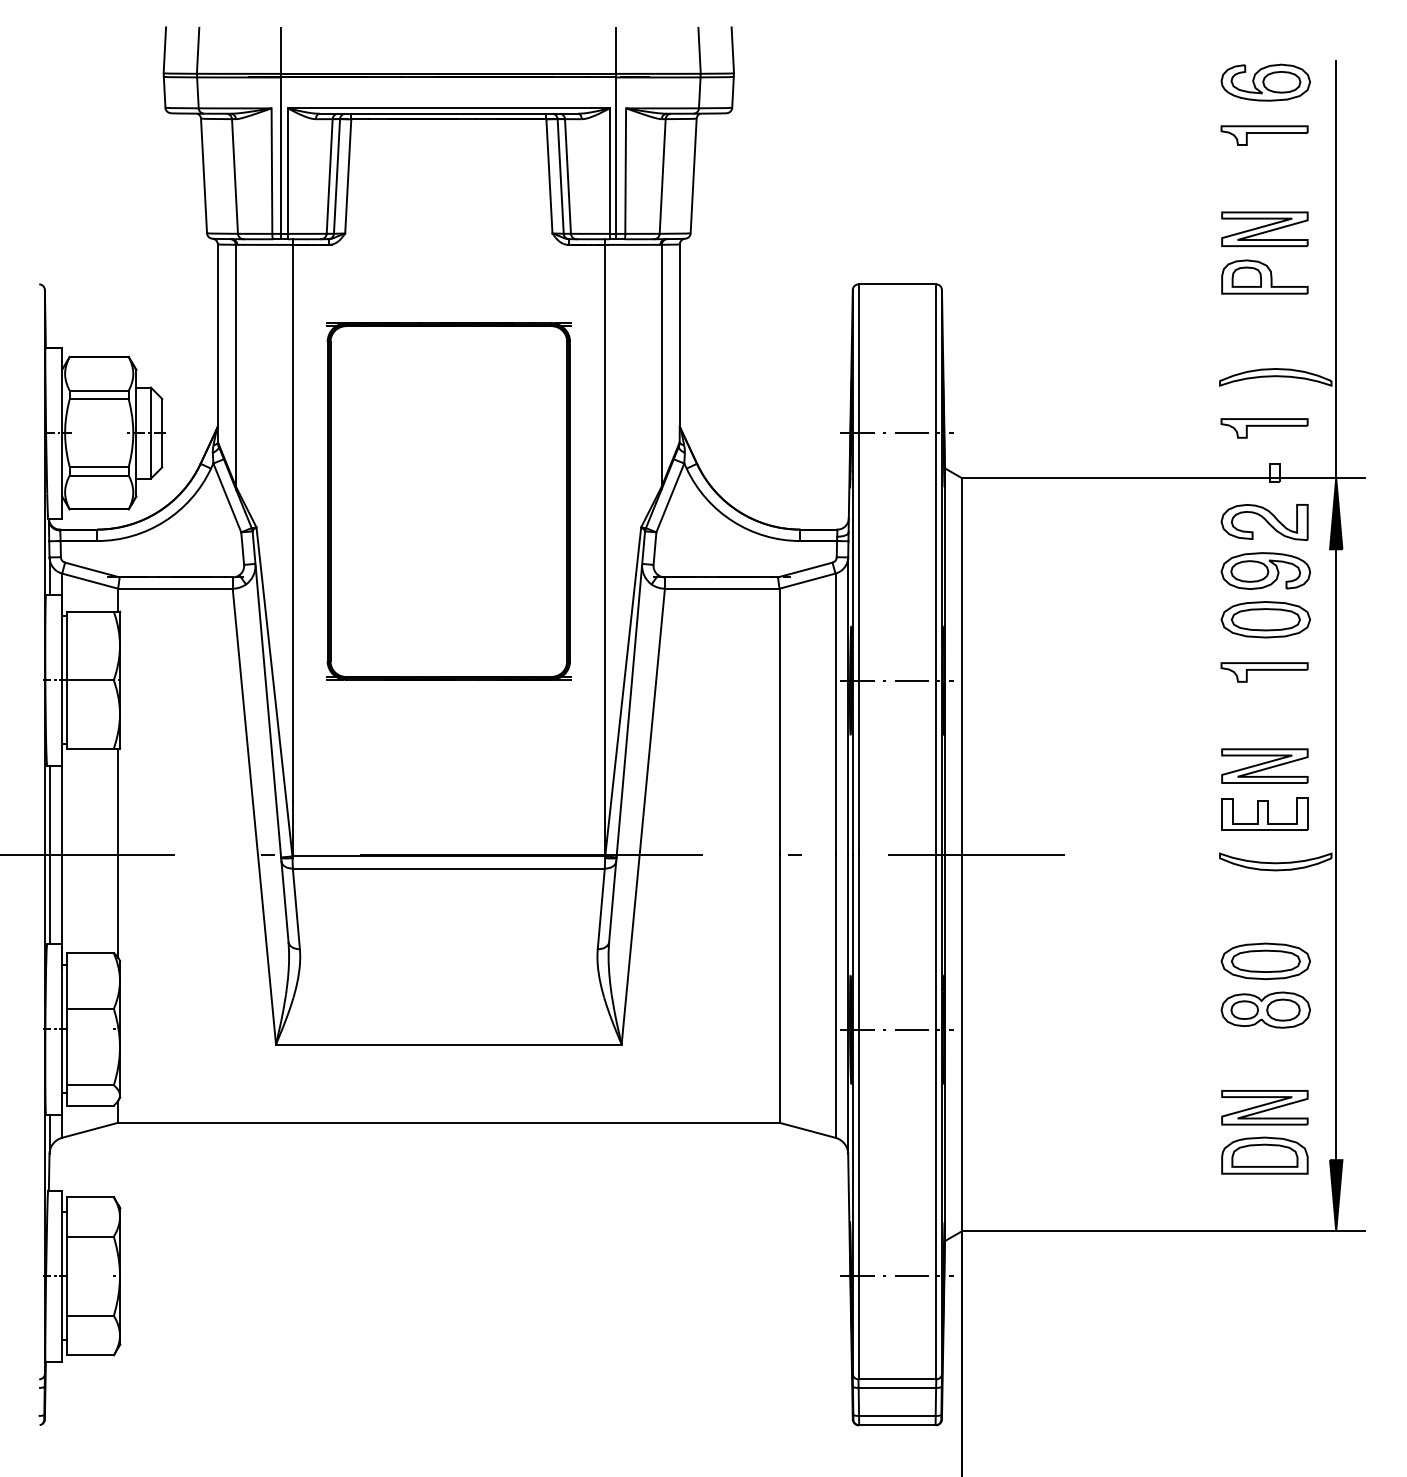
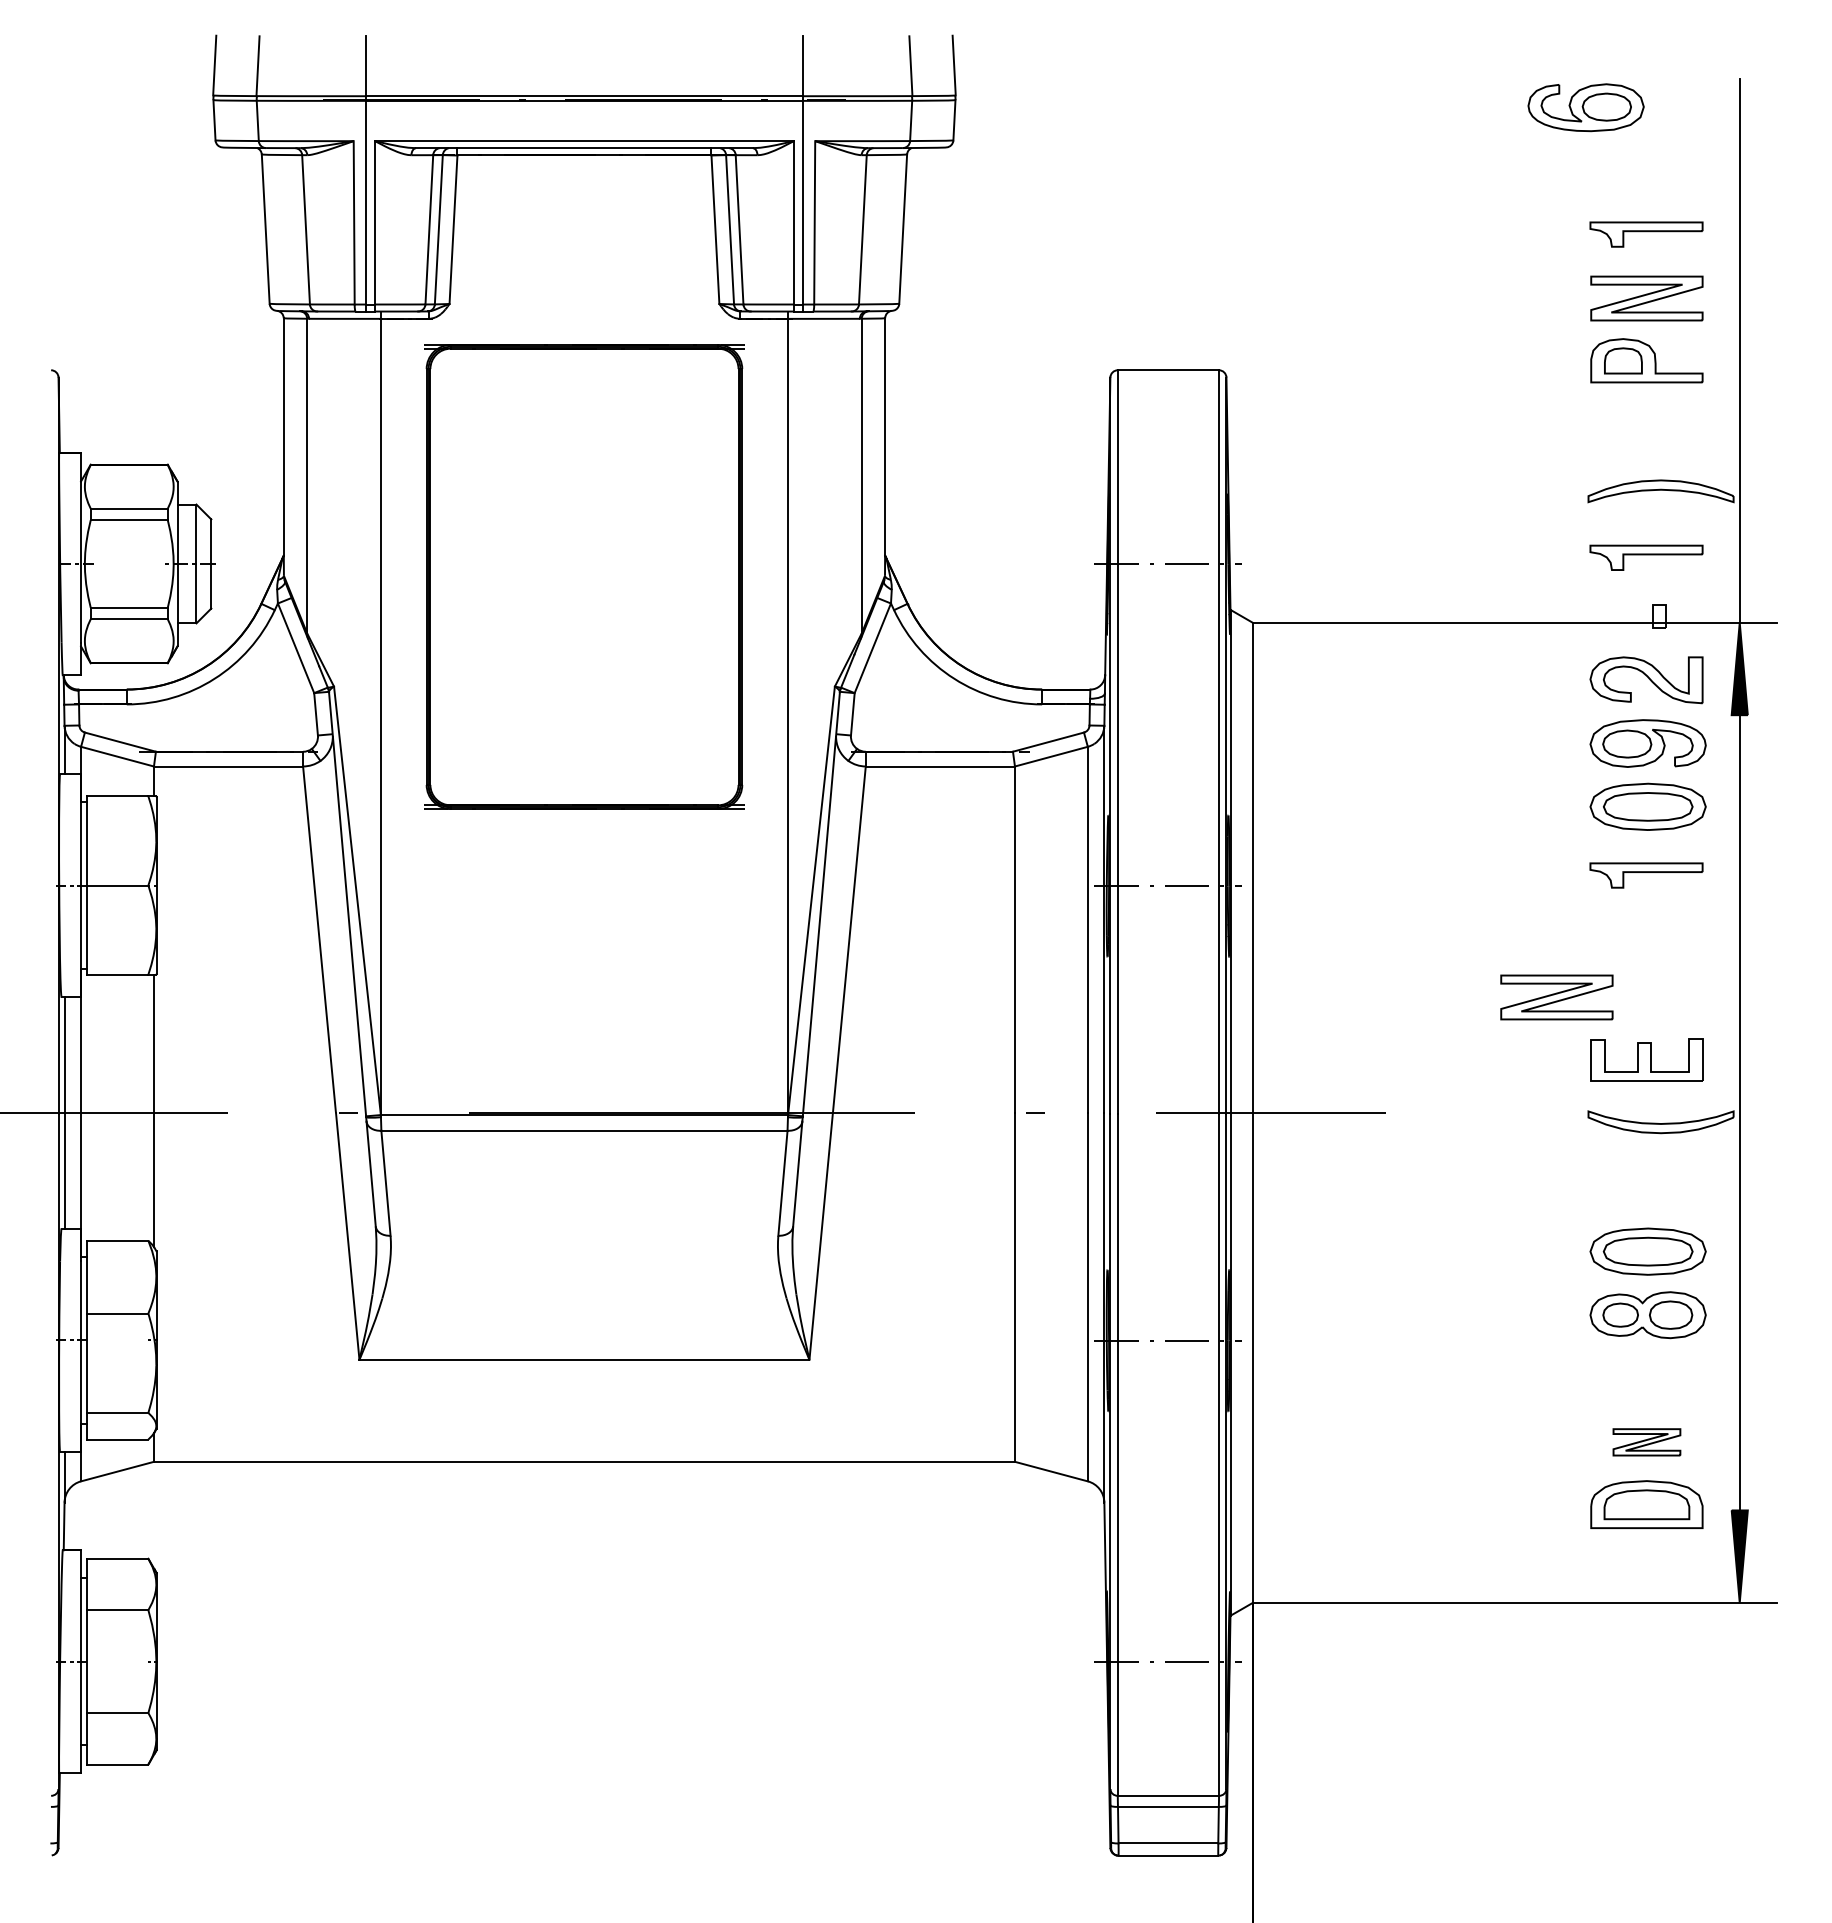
part: (1265, 82) -> (1585, 107), moved
part: (1264, 135) -> (1646, 234), moved
part: (448, 501) -> (584, 576), moved
part: (1264, 766) -> (1556, 997), moved
part: (1264, 1107) -> (1646, 1442), size x0.6

